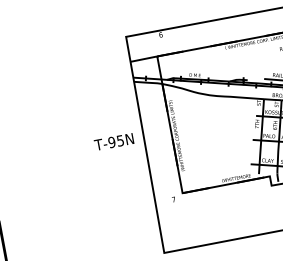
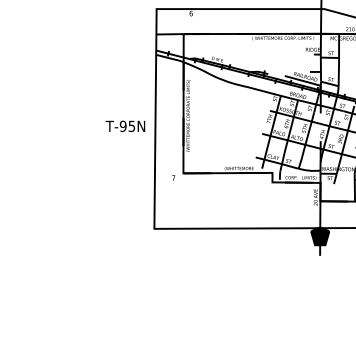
text: (114, 141) -> (125, 125), moved

